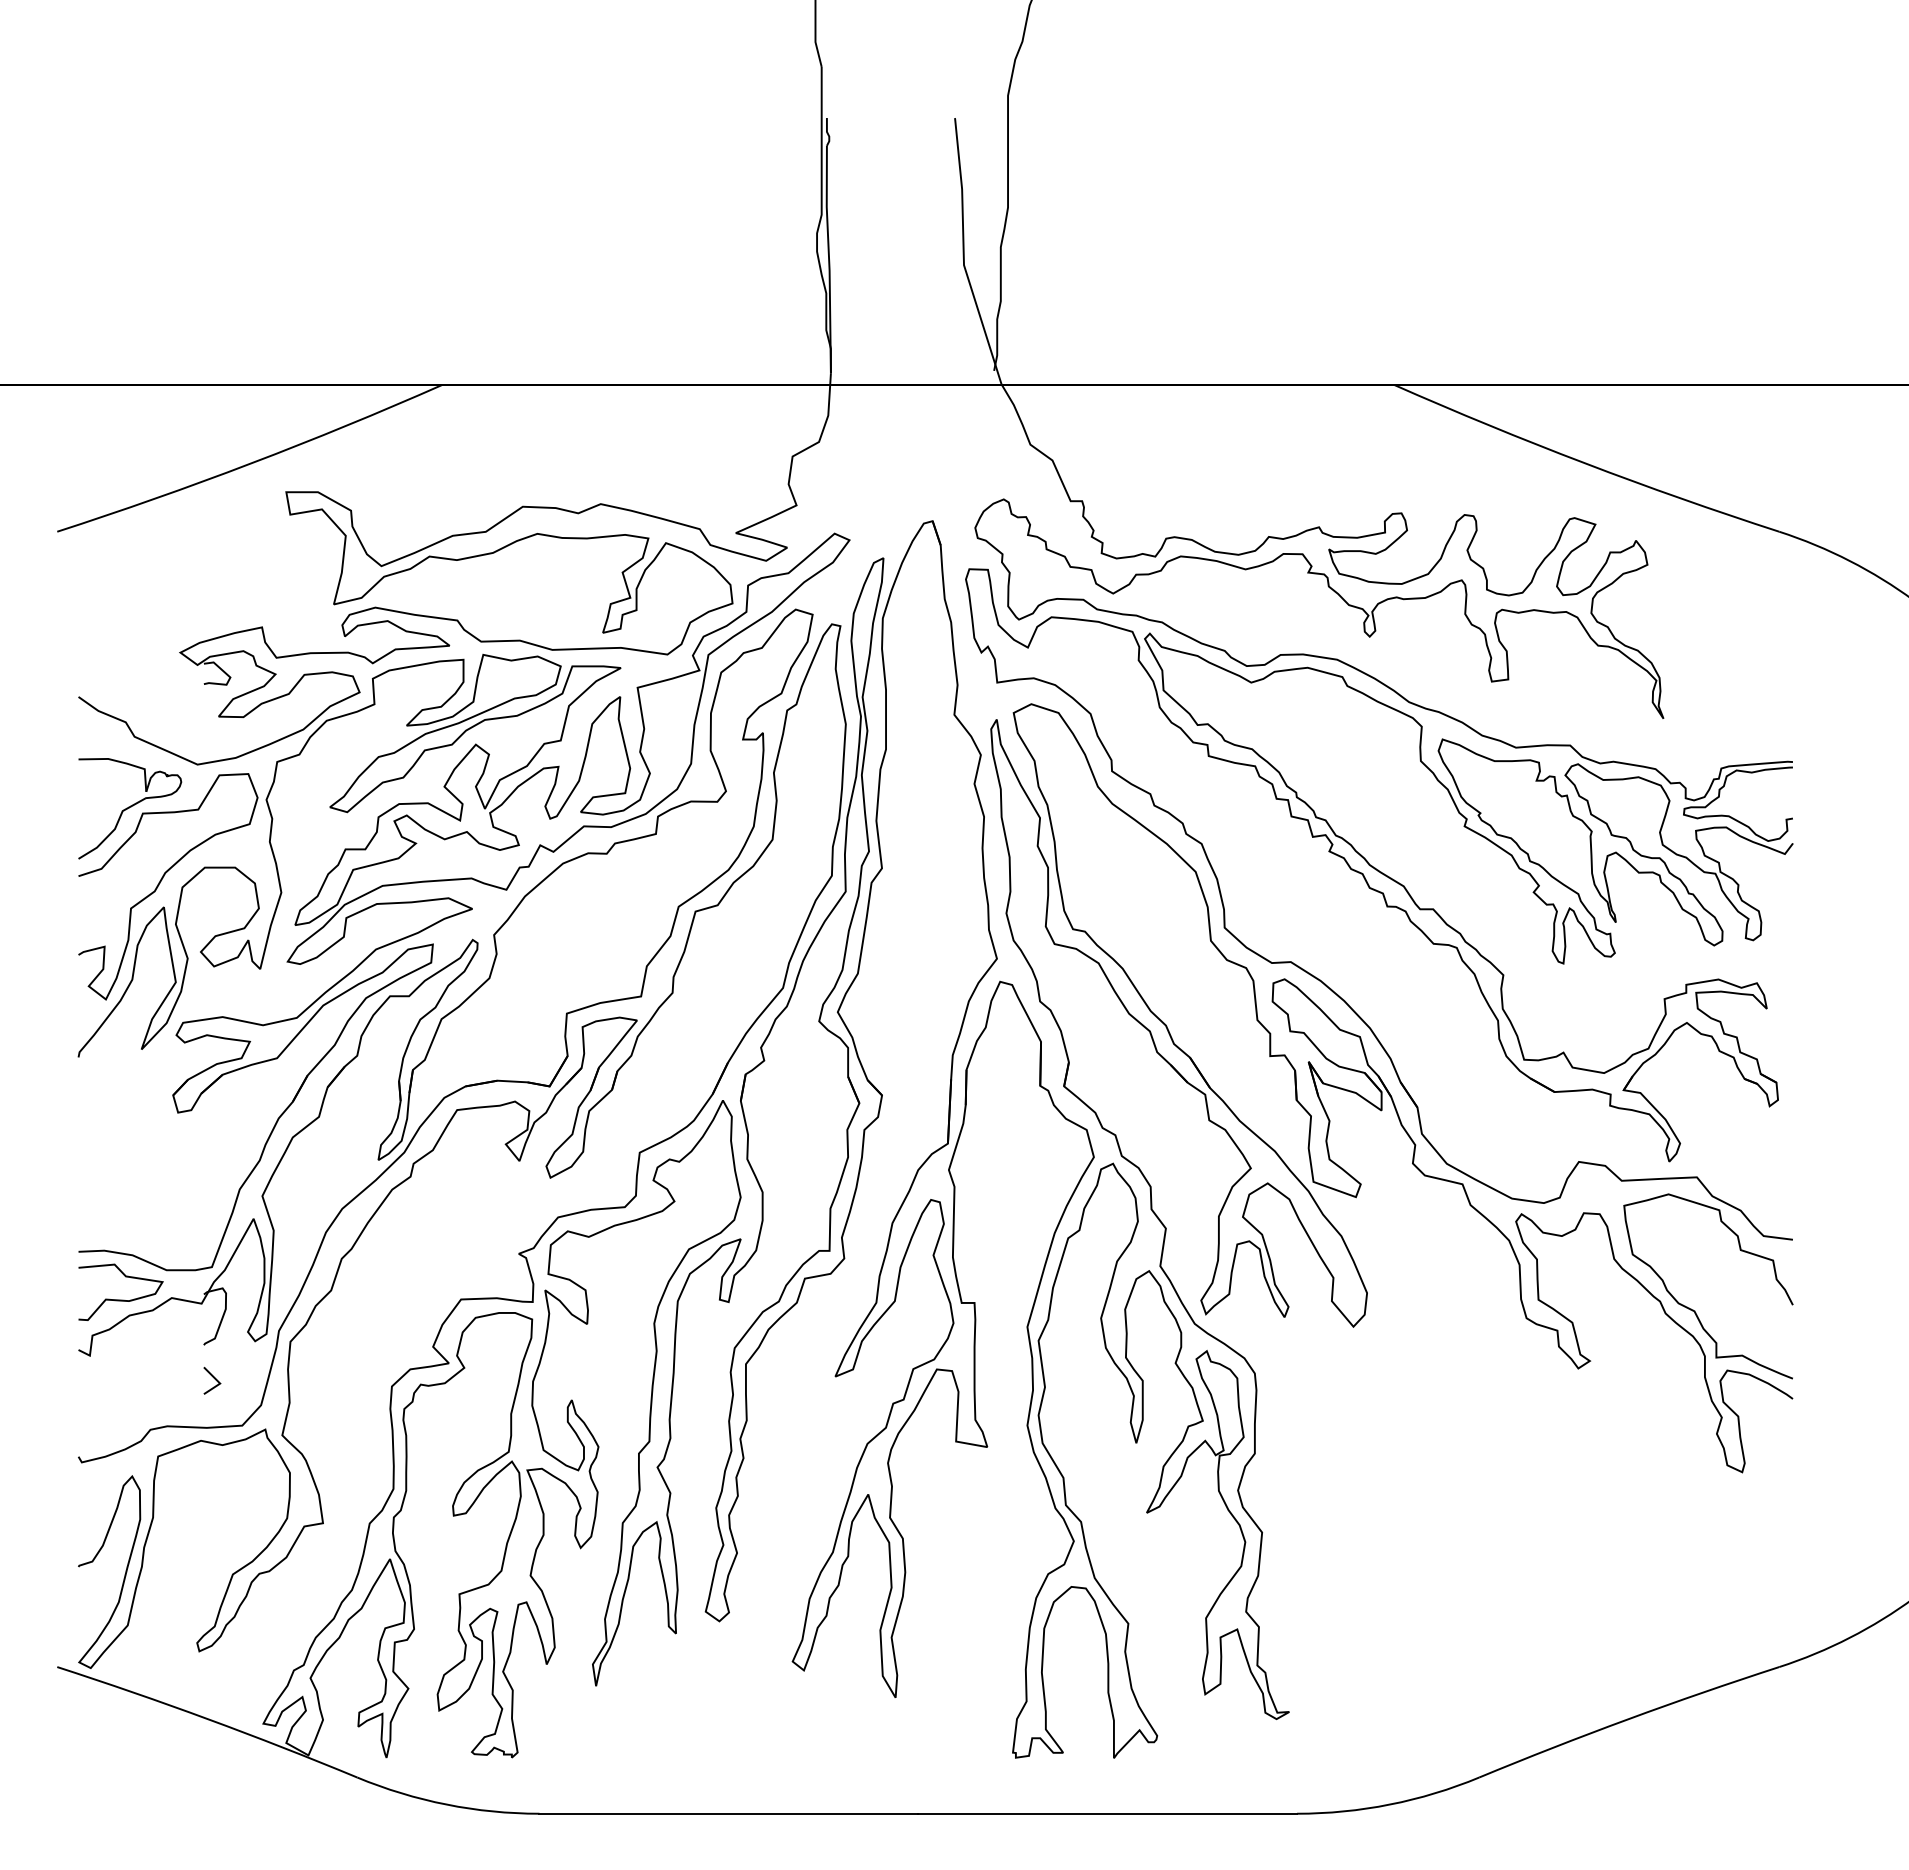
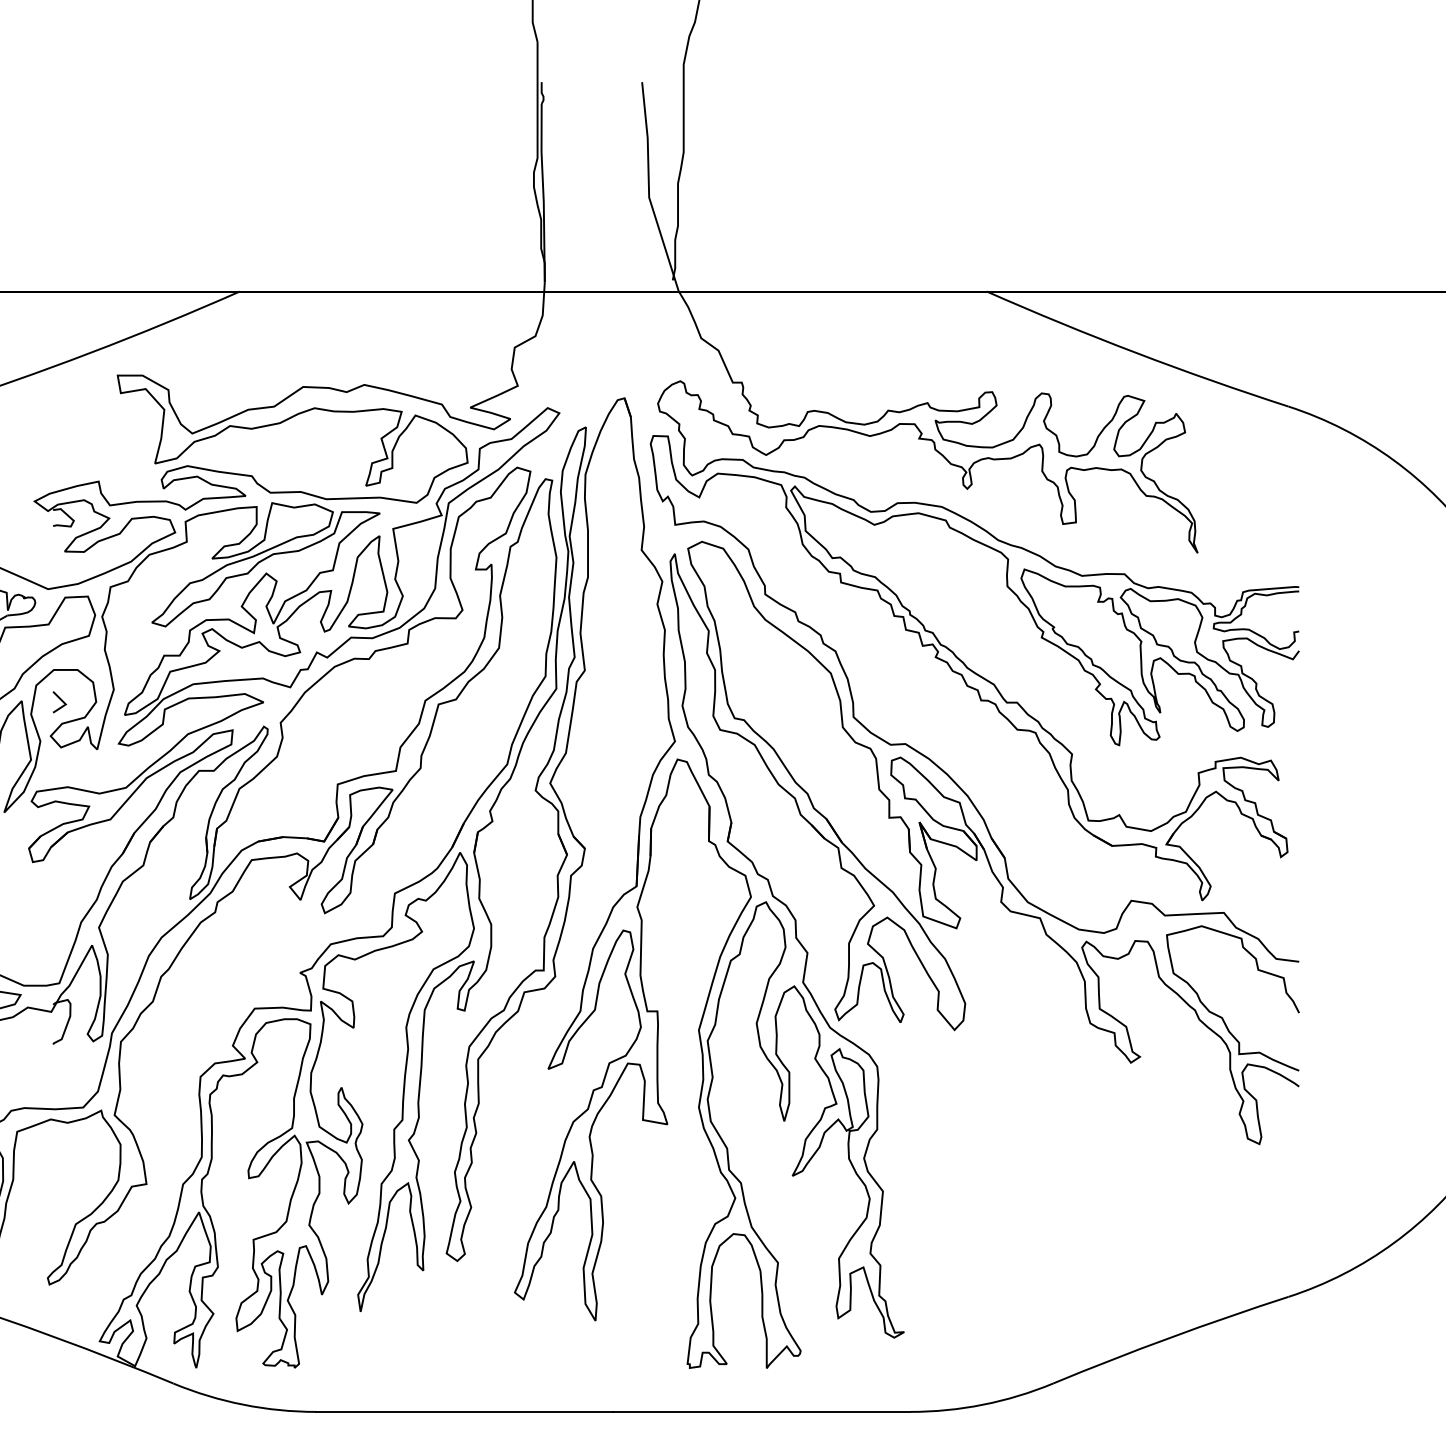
line: (213, 1378) -> (60, 700), moved

